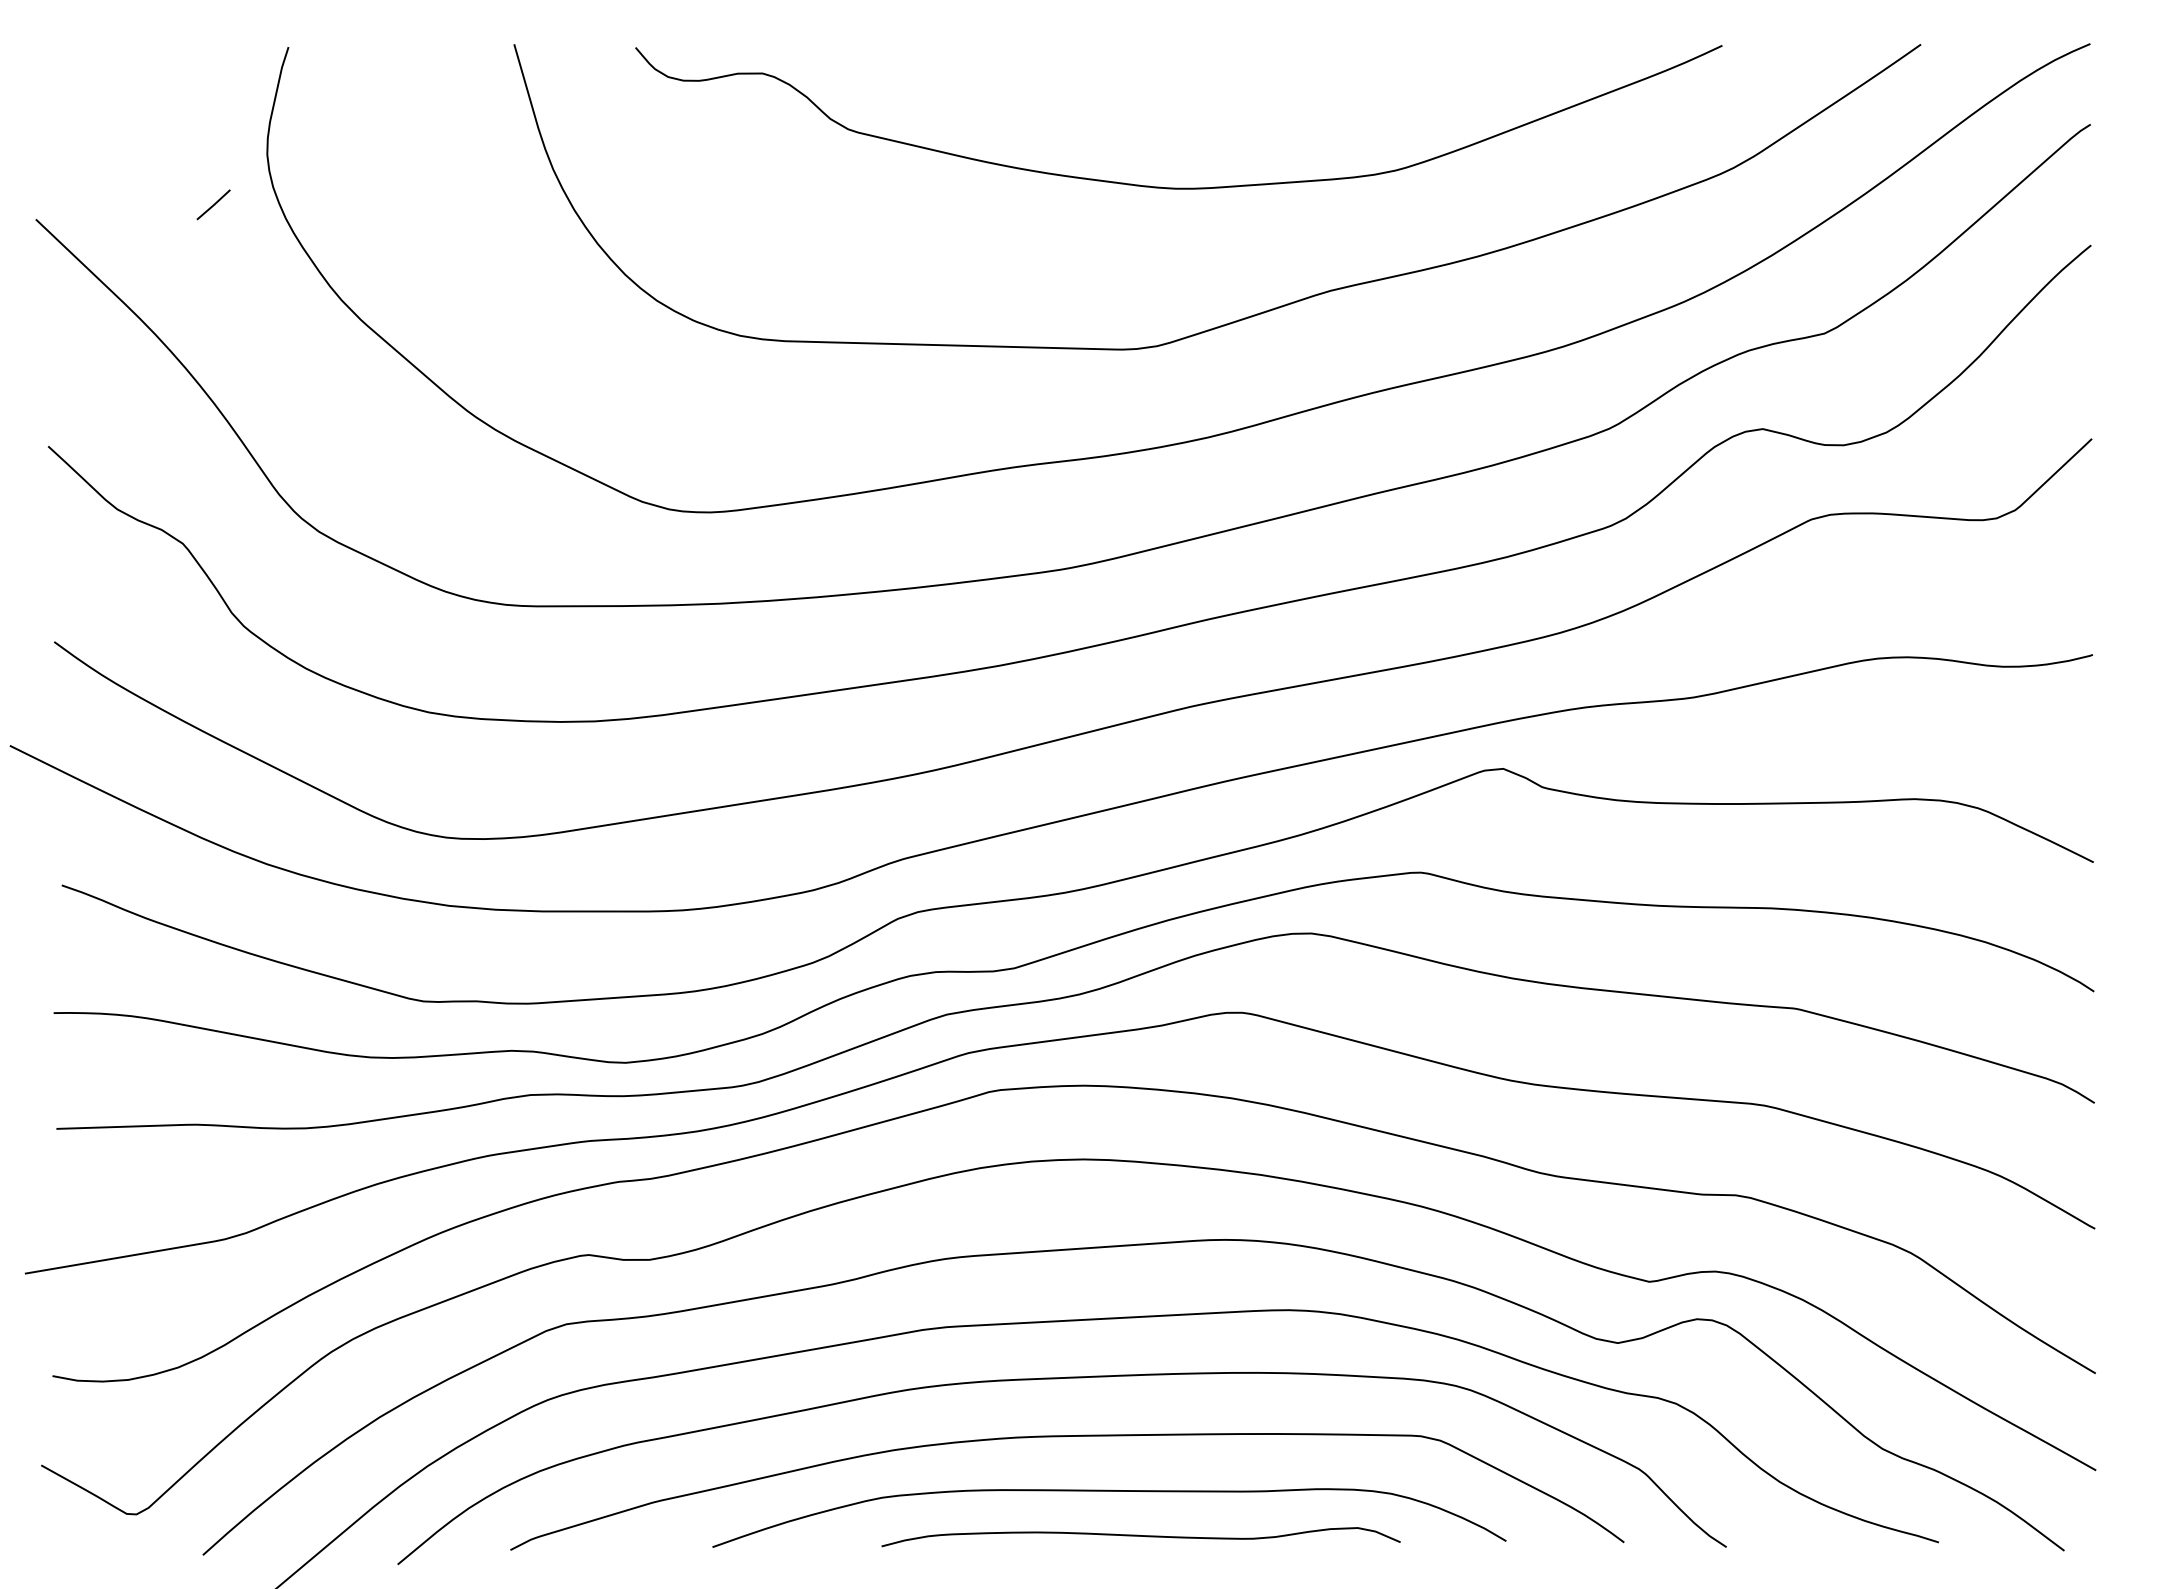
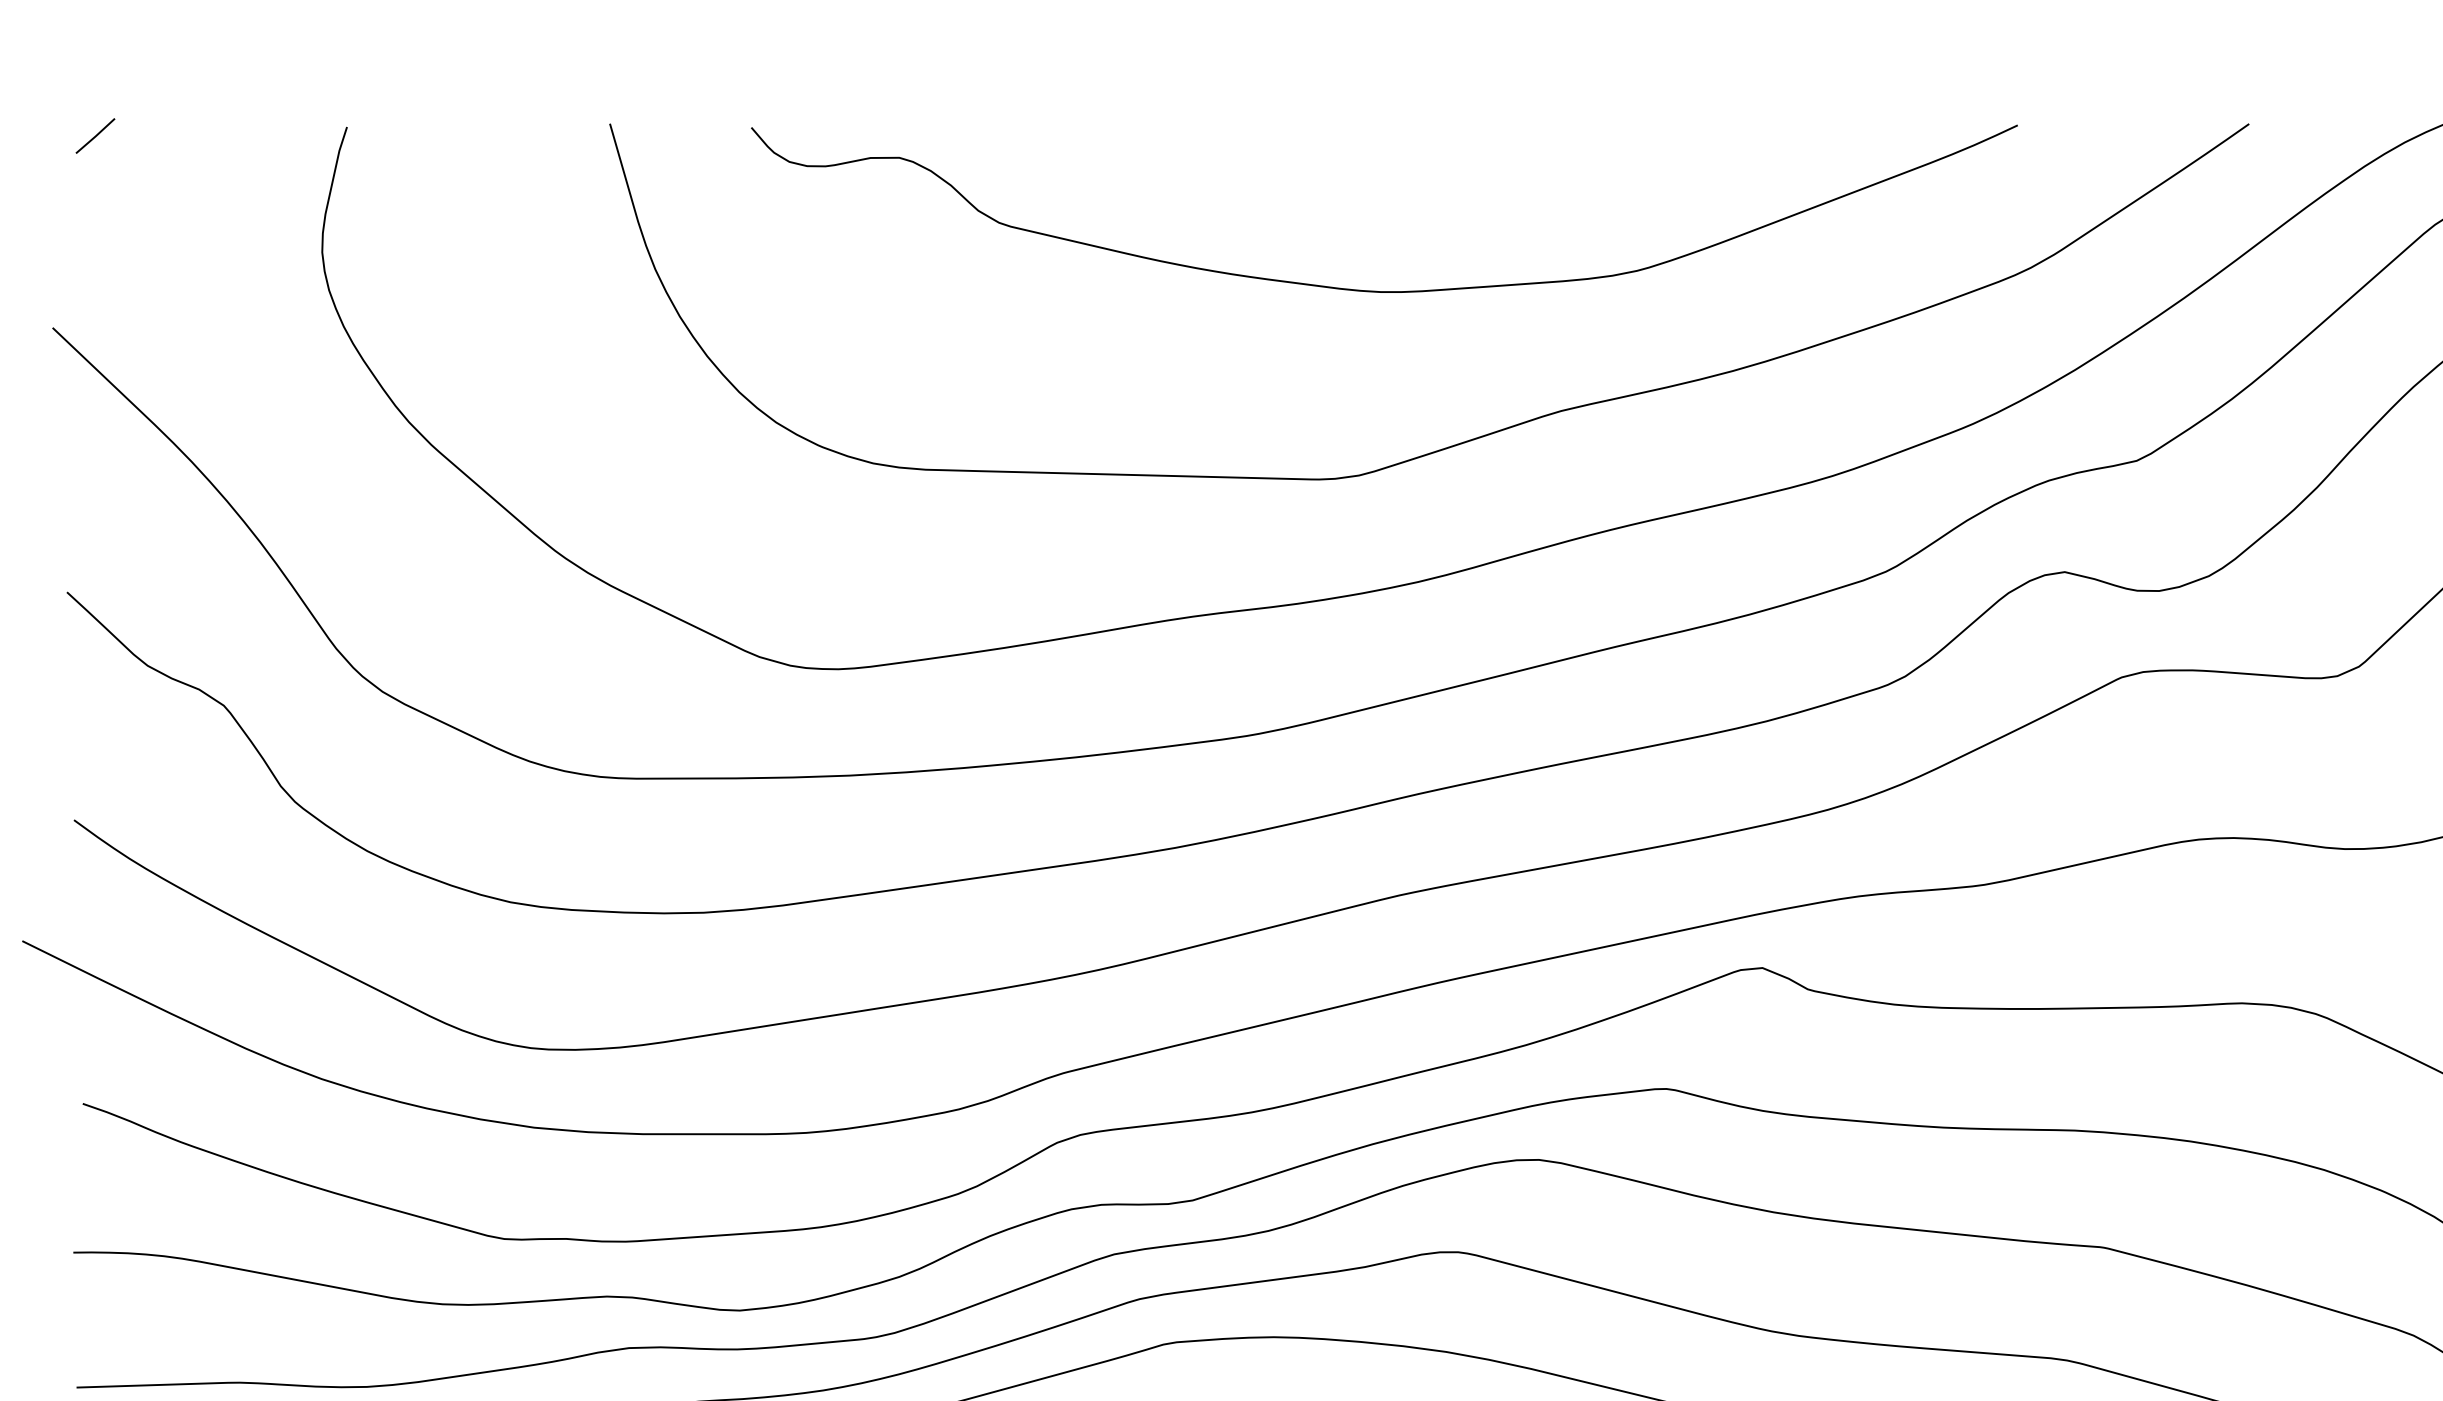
line: (213, 204) -> (95, 135), moved

